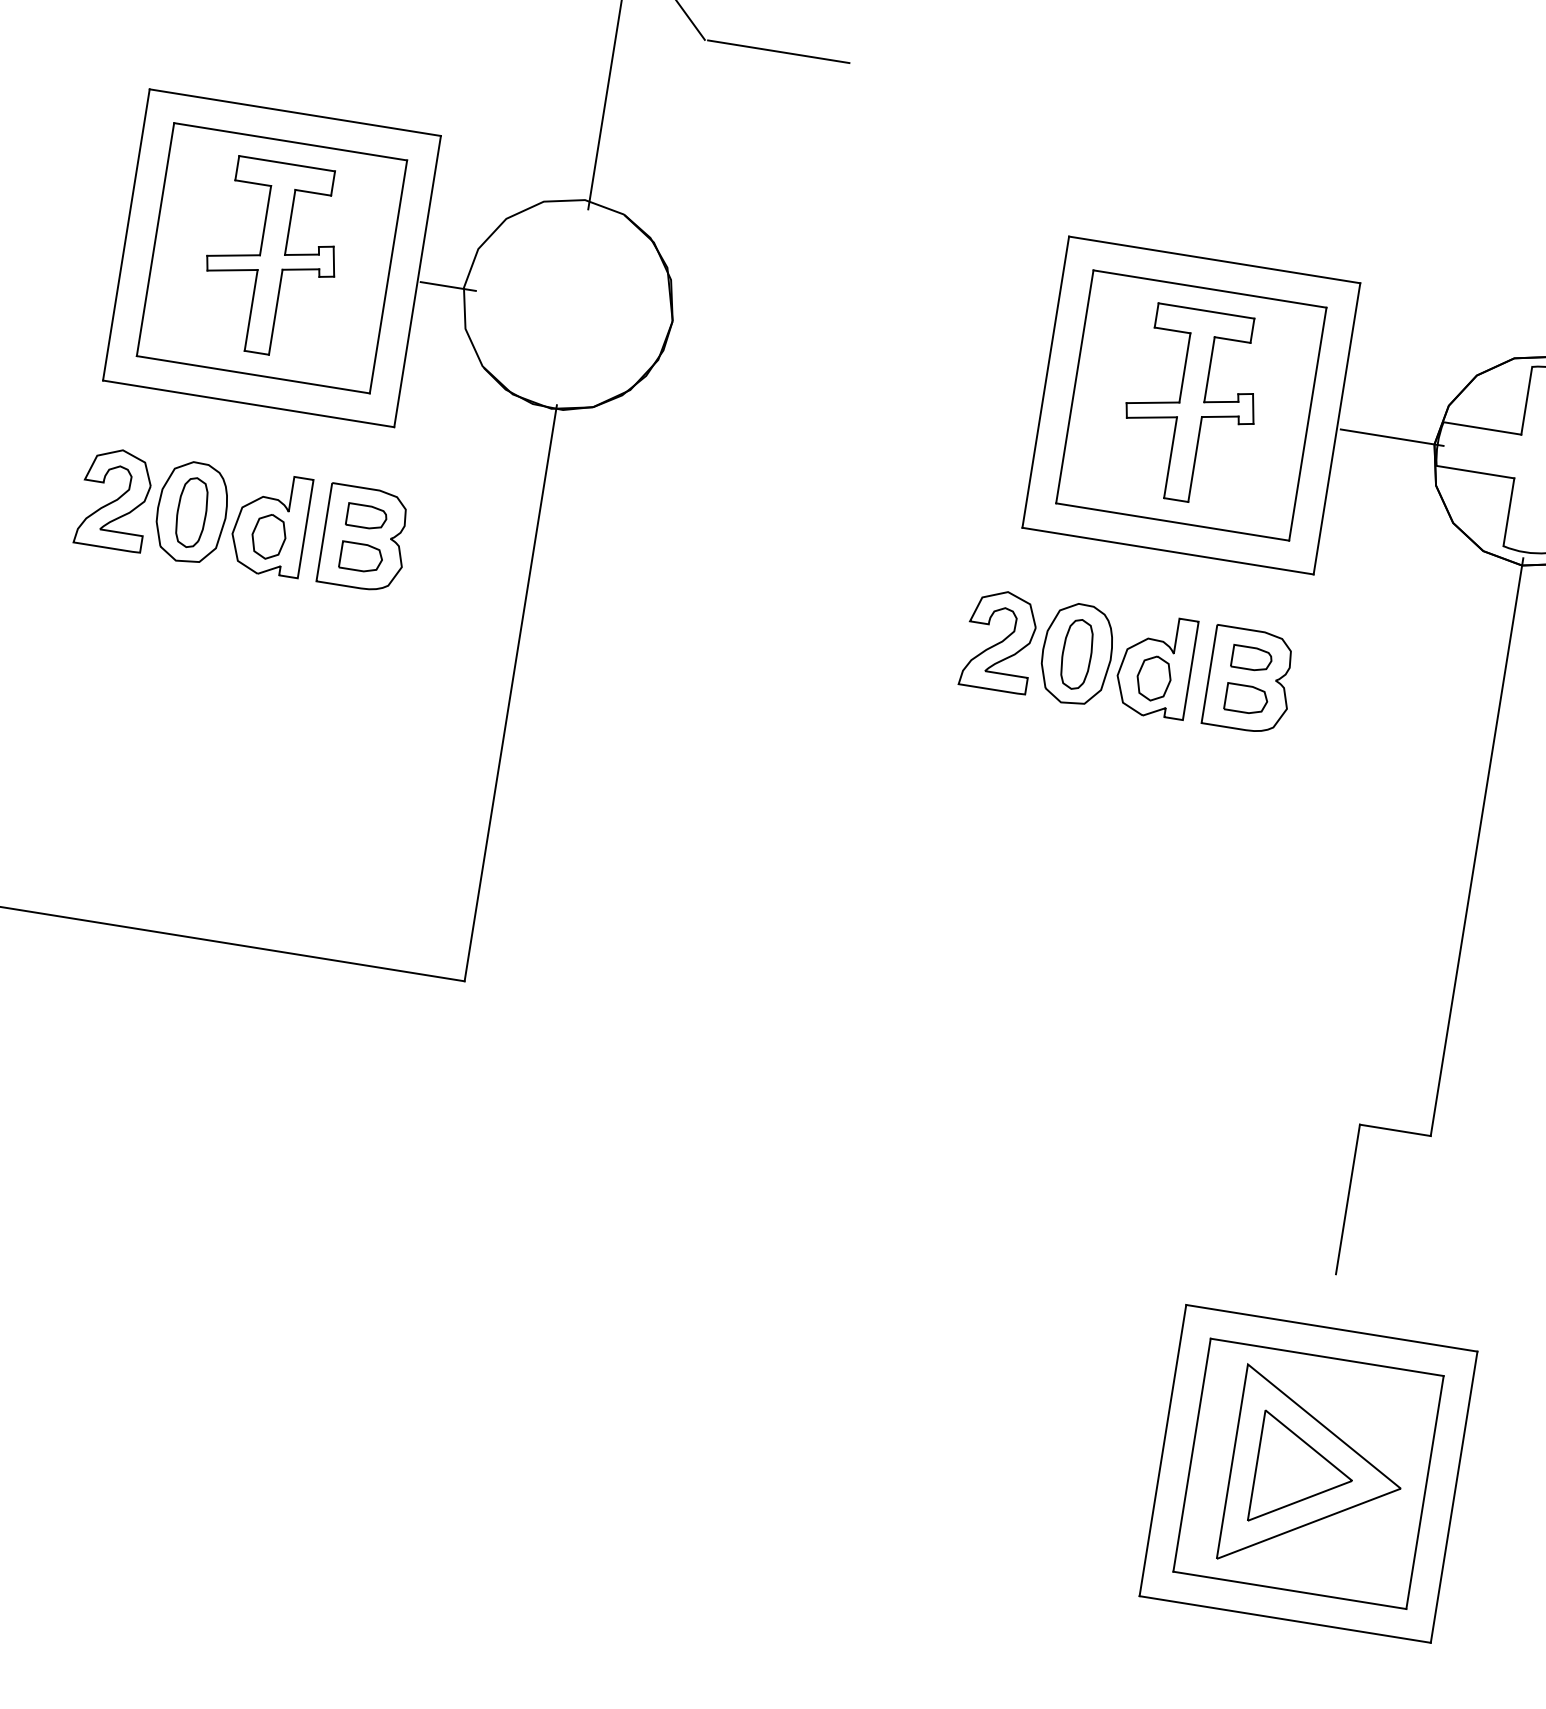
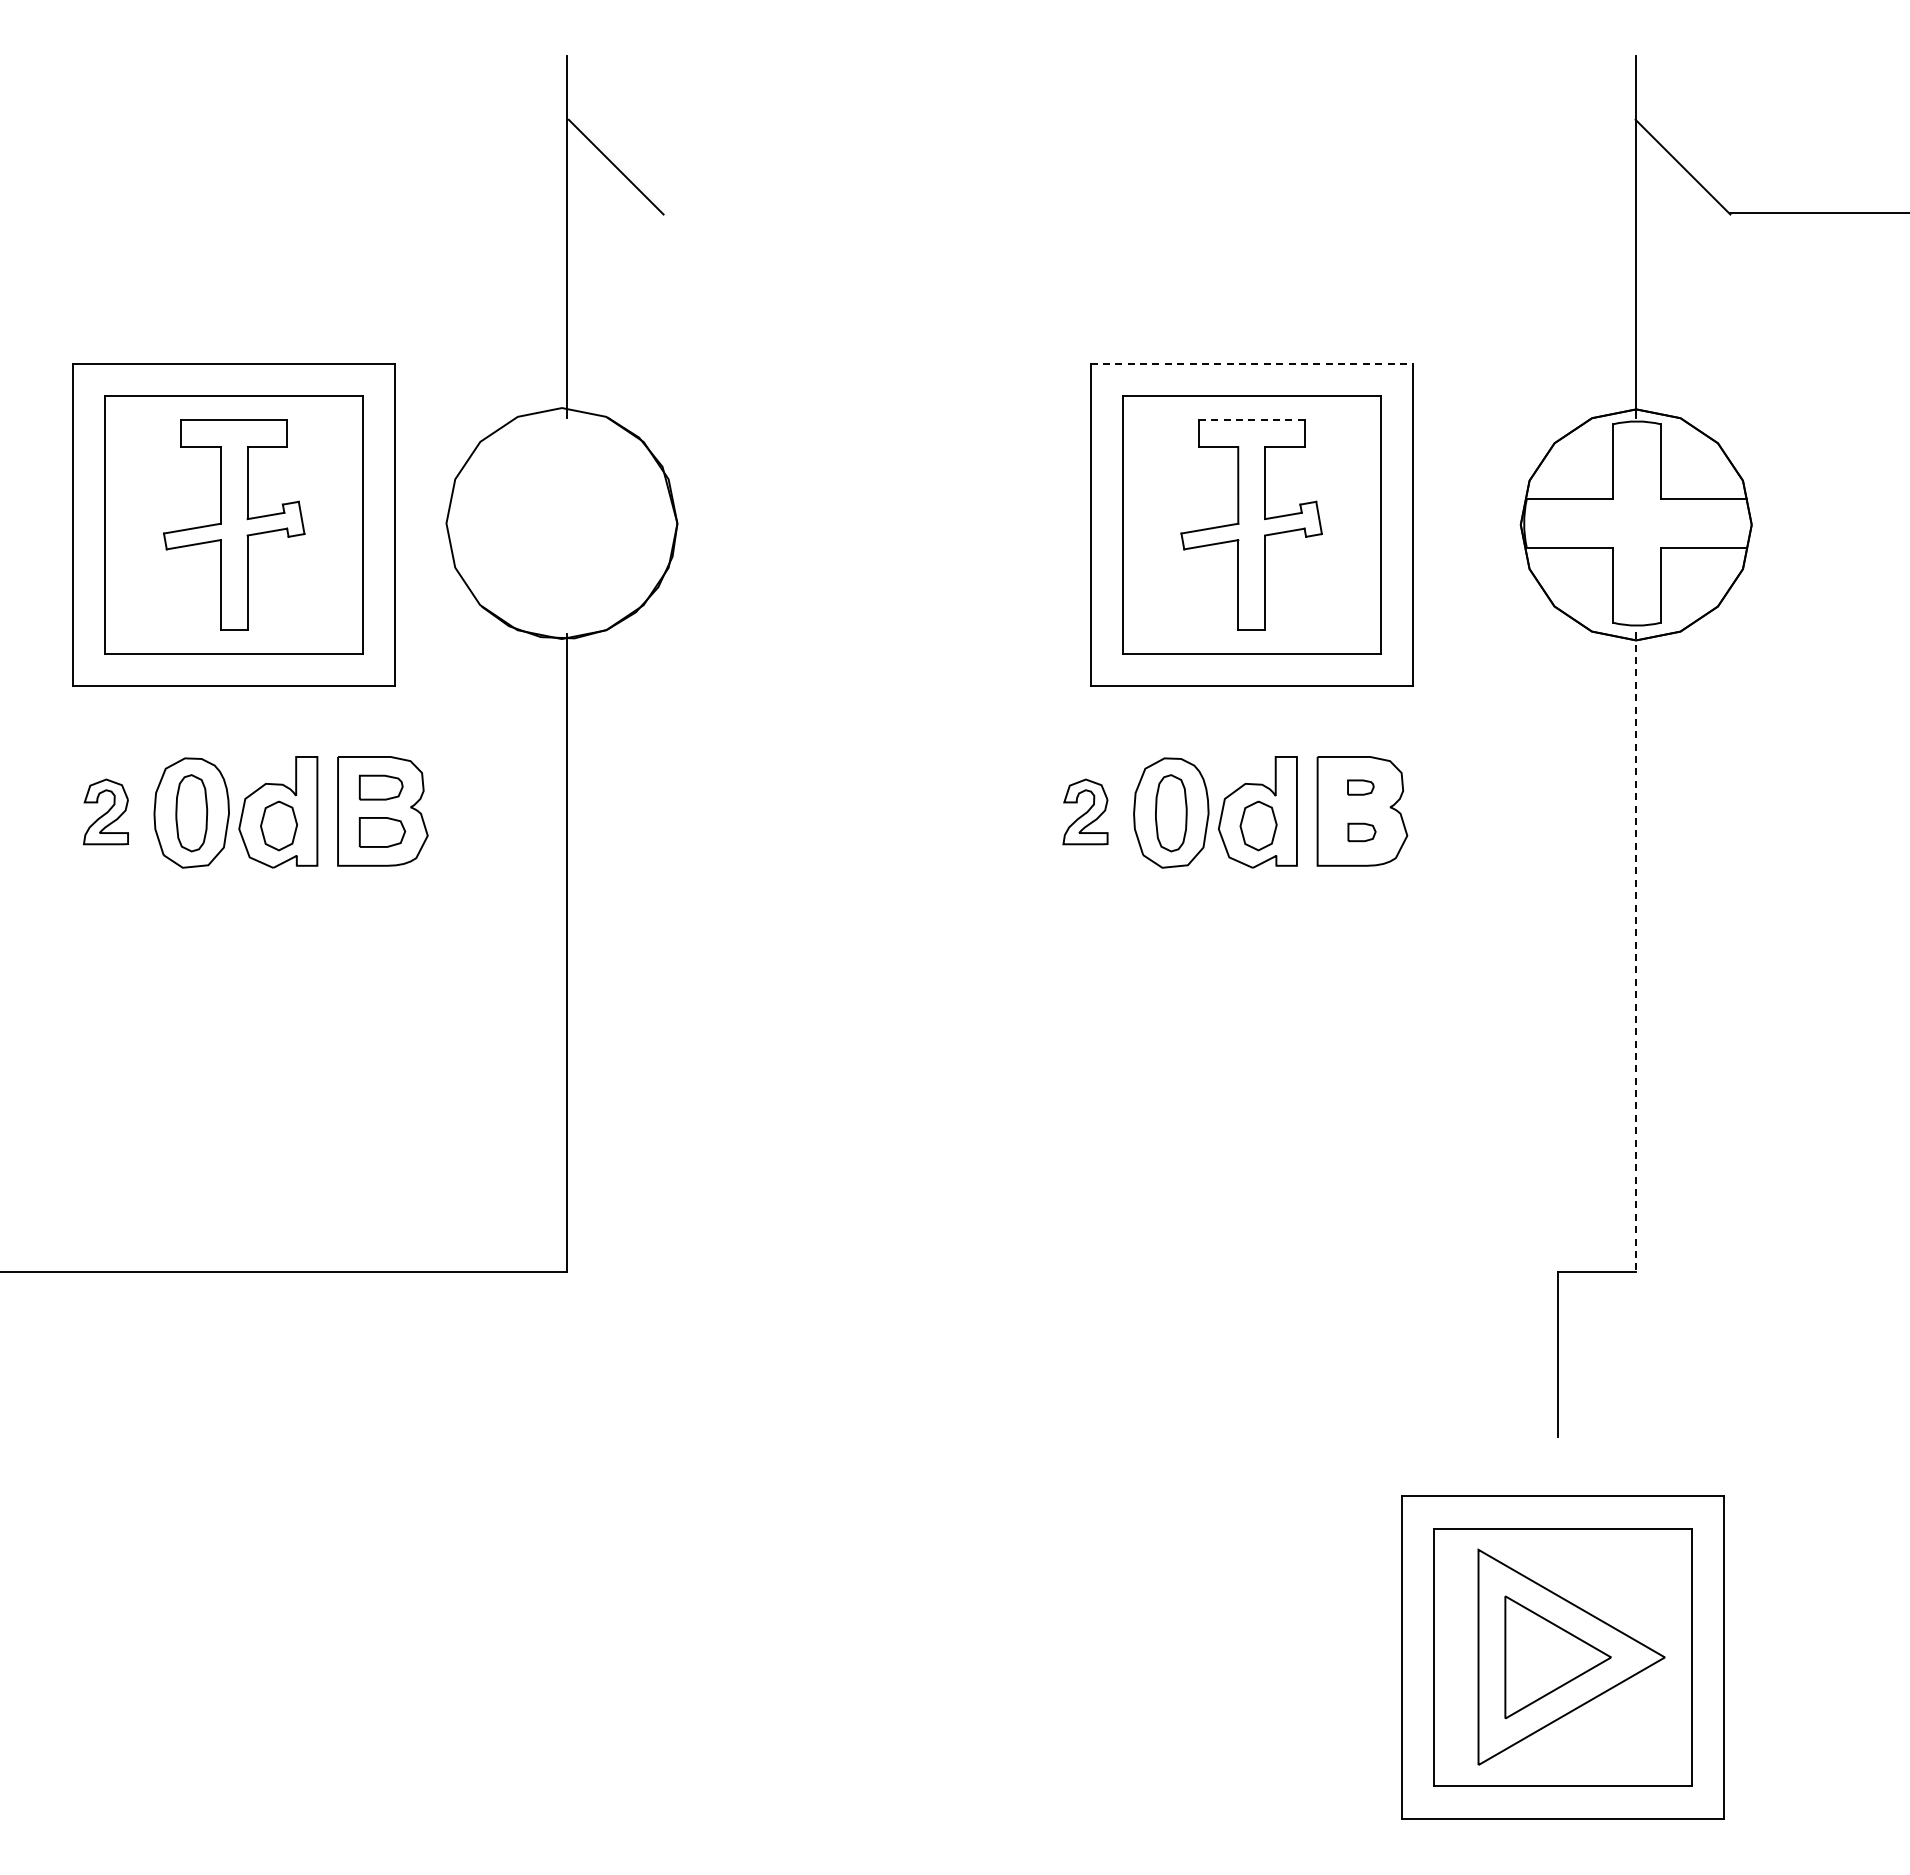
line: (778, 51) -> (745, 214), removed
line: (1215, 259) -> (1252, 363), solid -> dashed
line: (447, 285) -> (428, 524), removed
line: (1206, 311) -> (1251, 420), solid -> dashed
line: (1391, 437) -> (1473, 524), removed
part: (114, 498) -> (105, 811), size x0.6
part: (999, 640) -> (1085, 811), size x0.6
part: (1251, 658) -> (1360, 787), size x0.6
part: (1246, 699) -> (1361, 832), size x0.6
line: (1477, 847) -> (1636, 952), solid -> dashed

